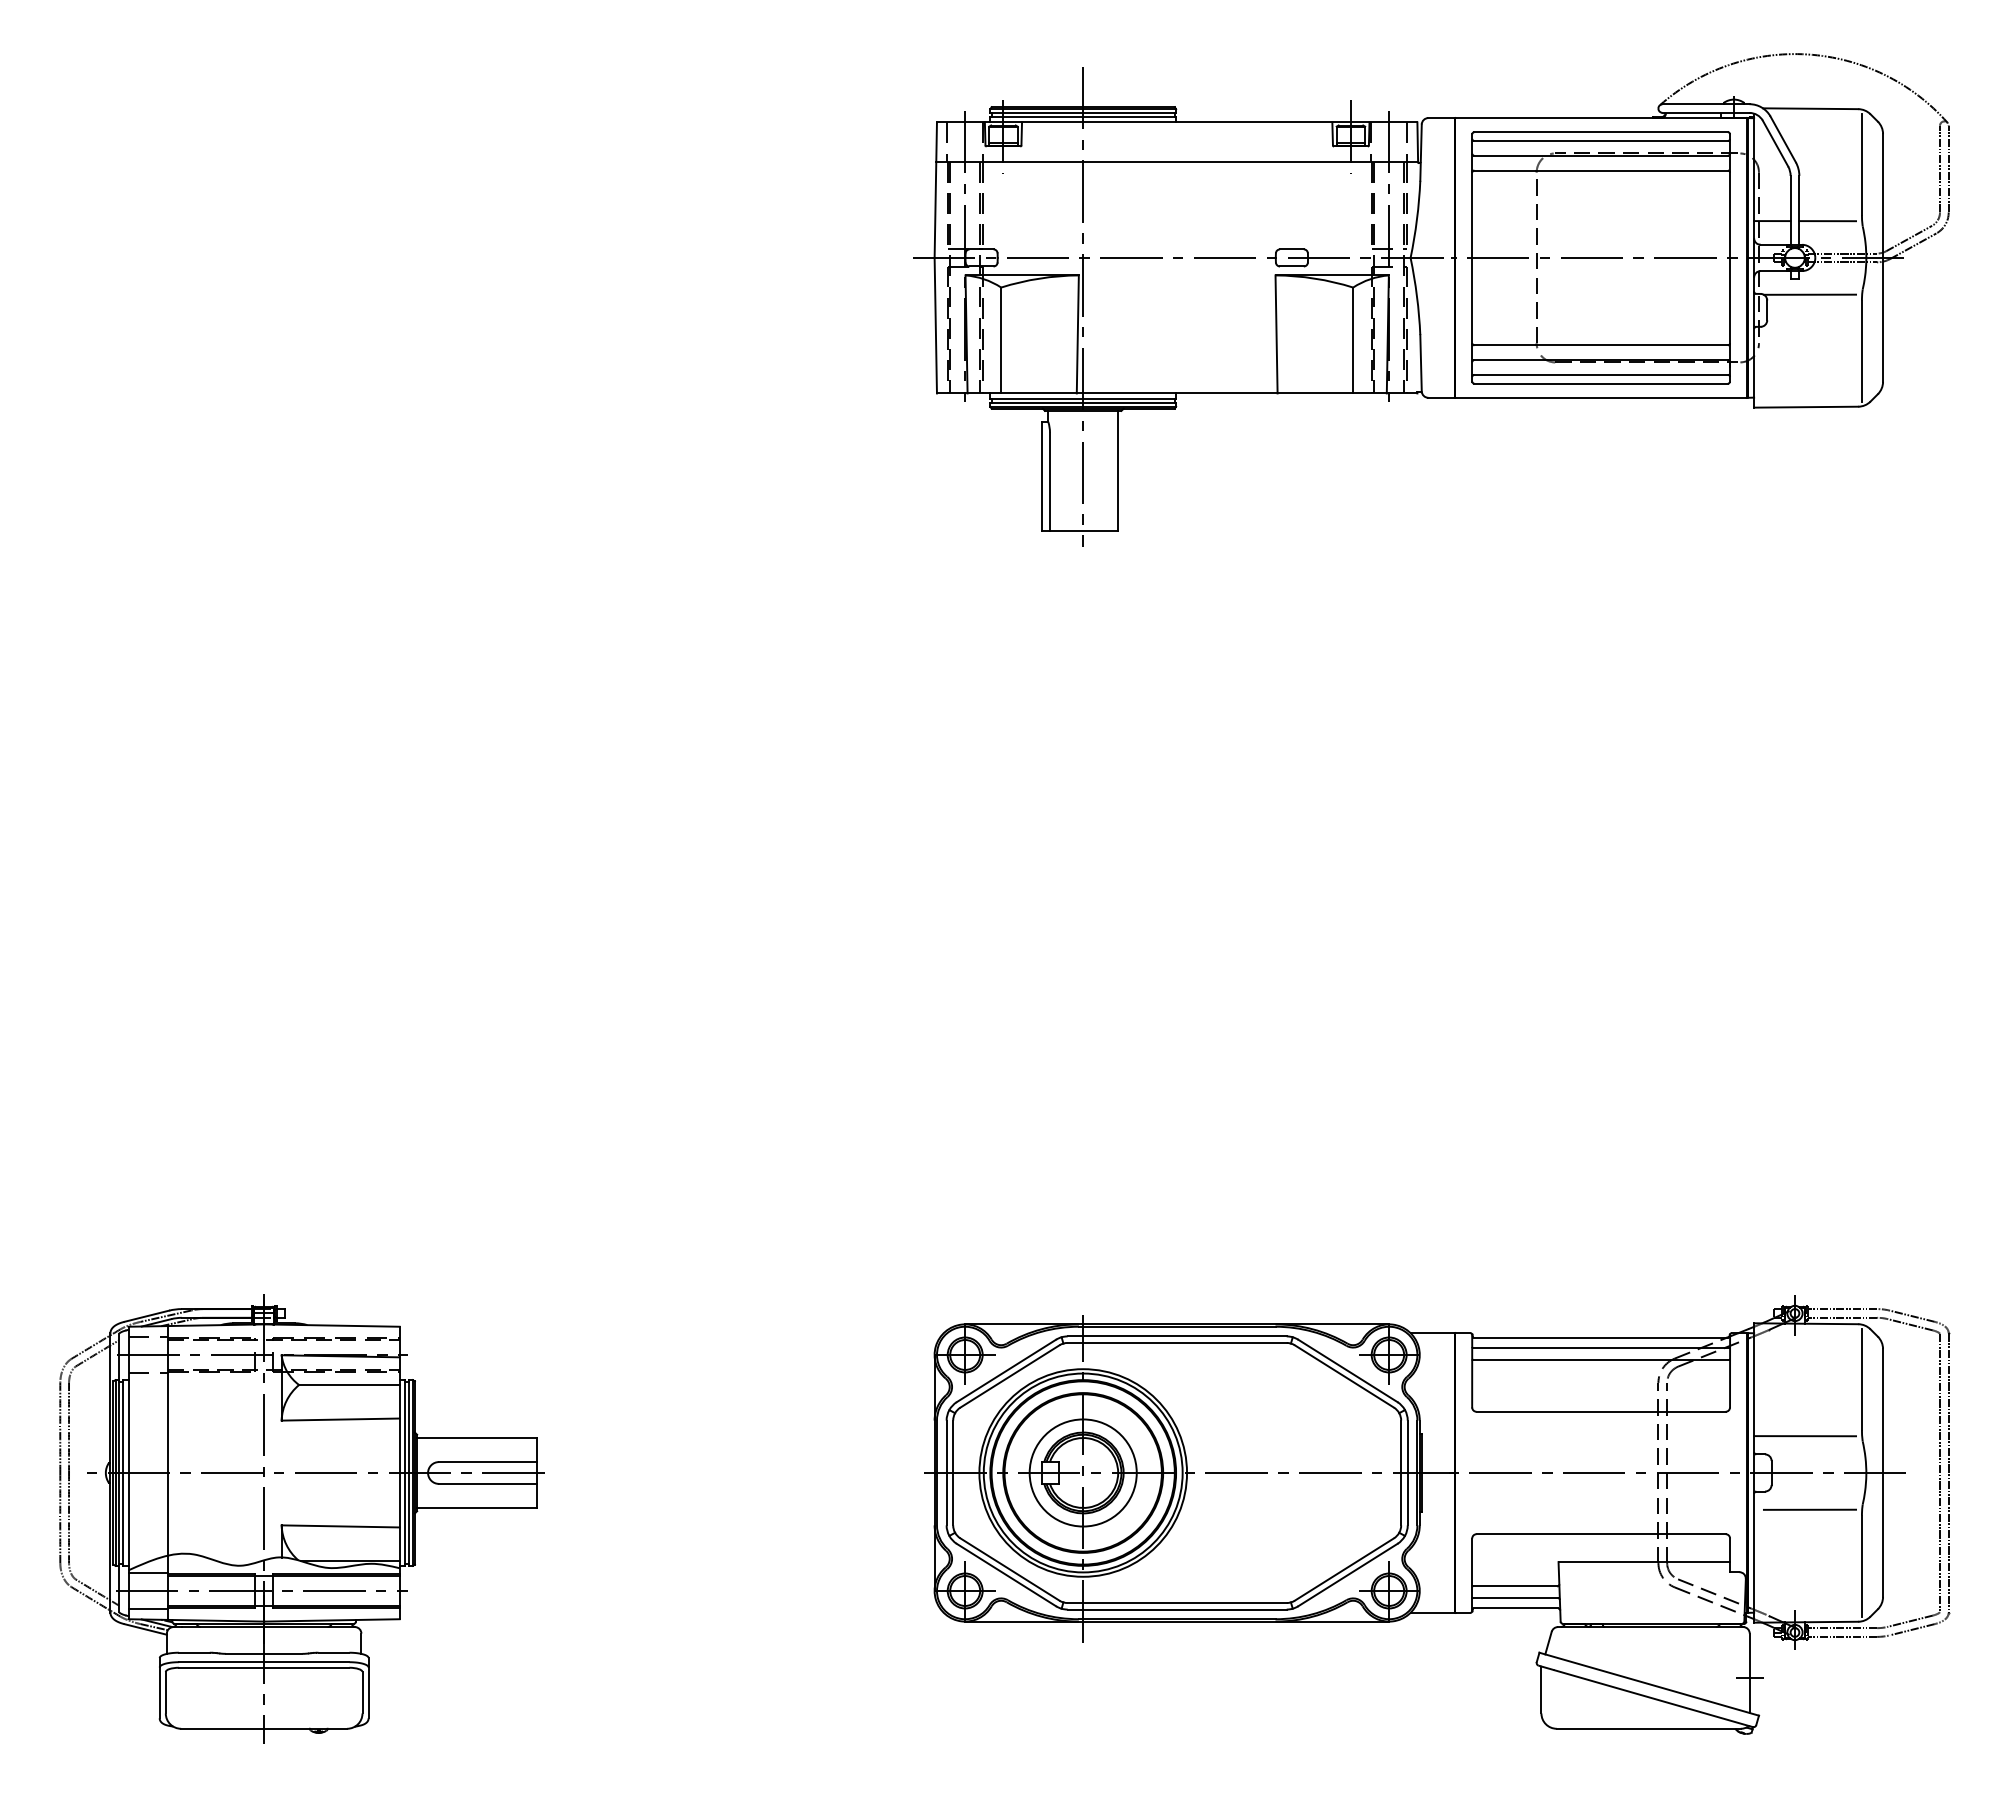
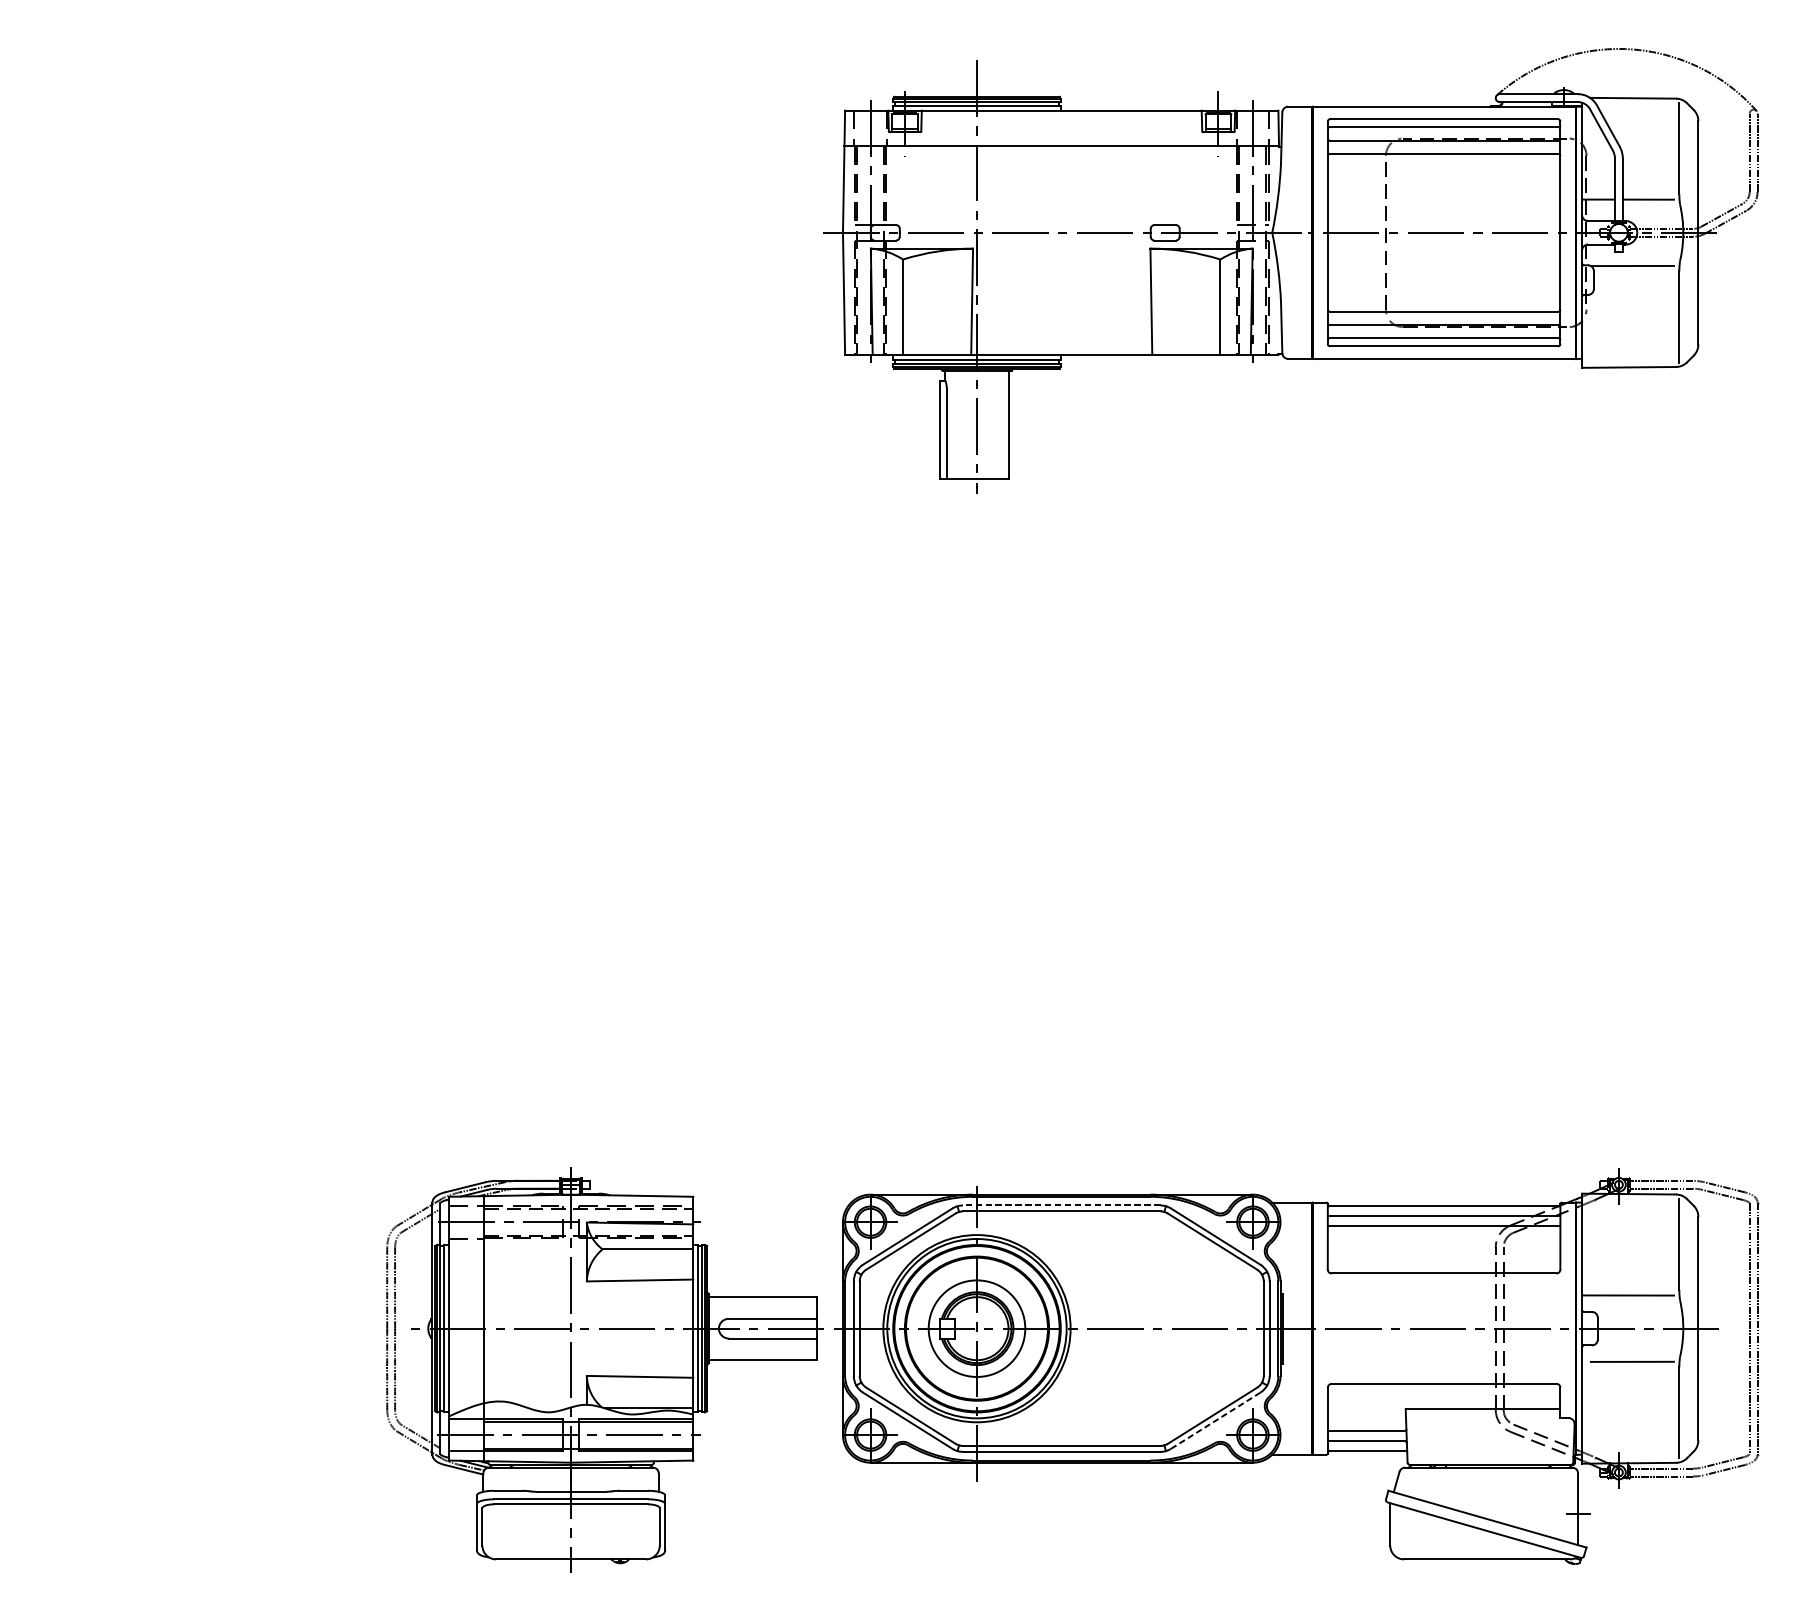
line: (1177, 1336) -> (1062, 1205), solid -> dashed
part: (301, 1518) -> (604, 1369), moved
line: (1347, 1575) -> (1215, 1421), solid -> dashed

